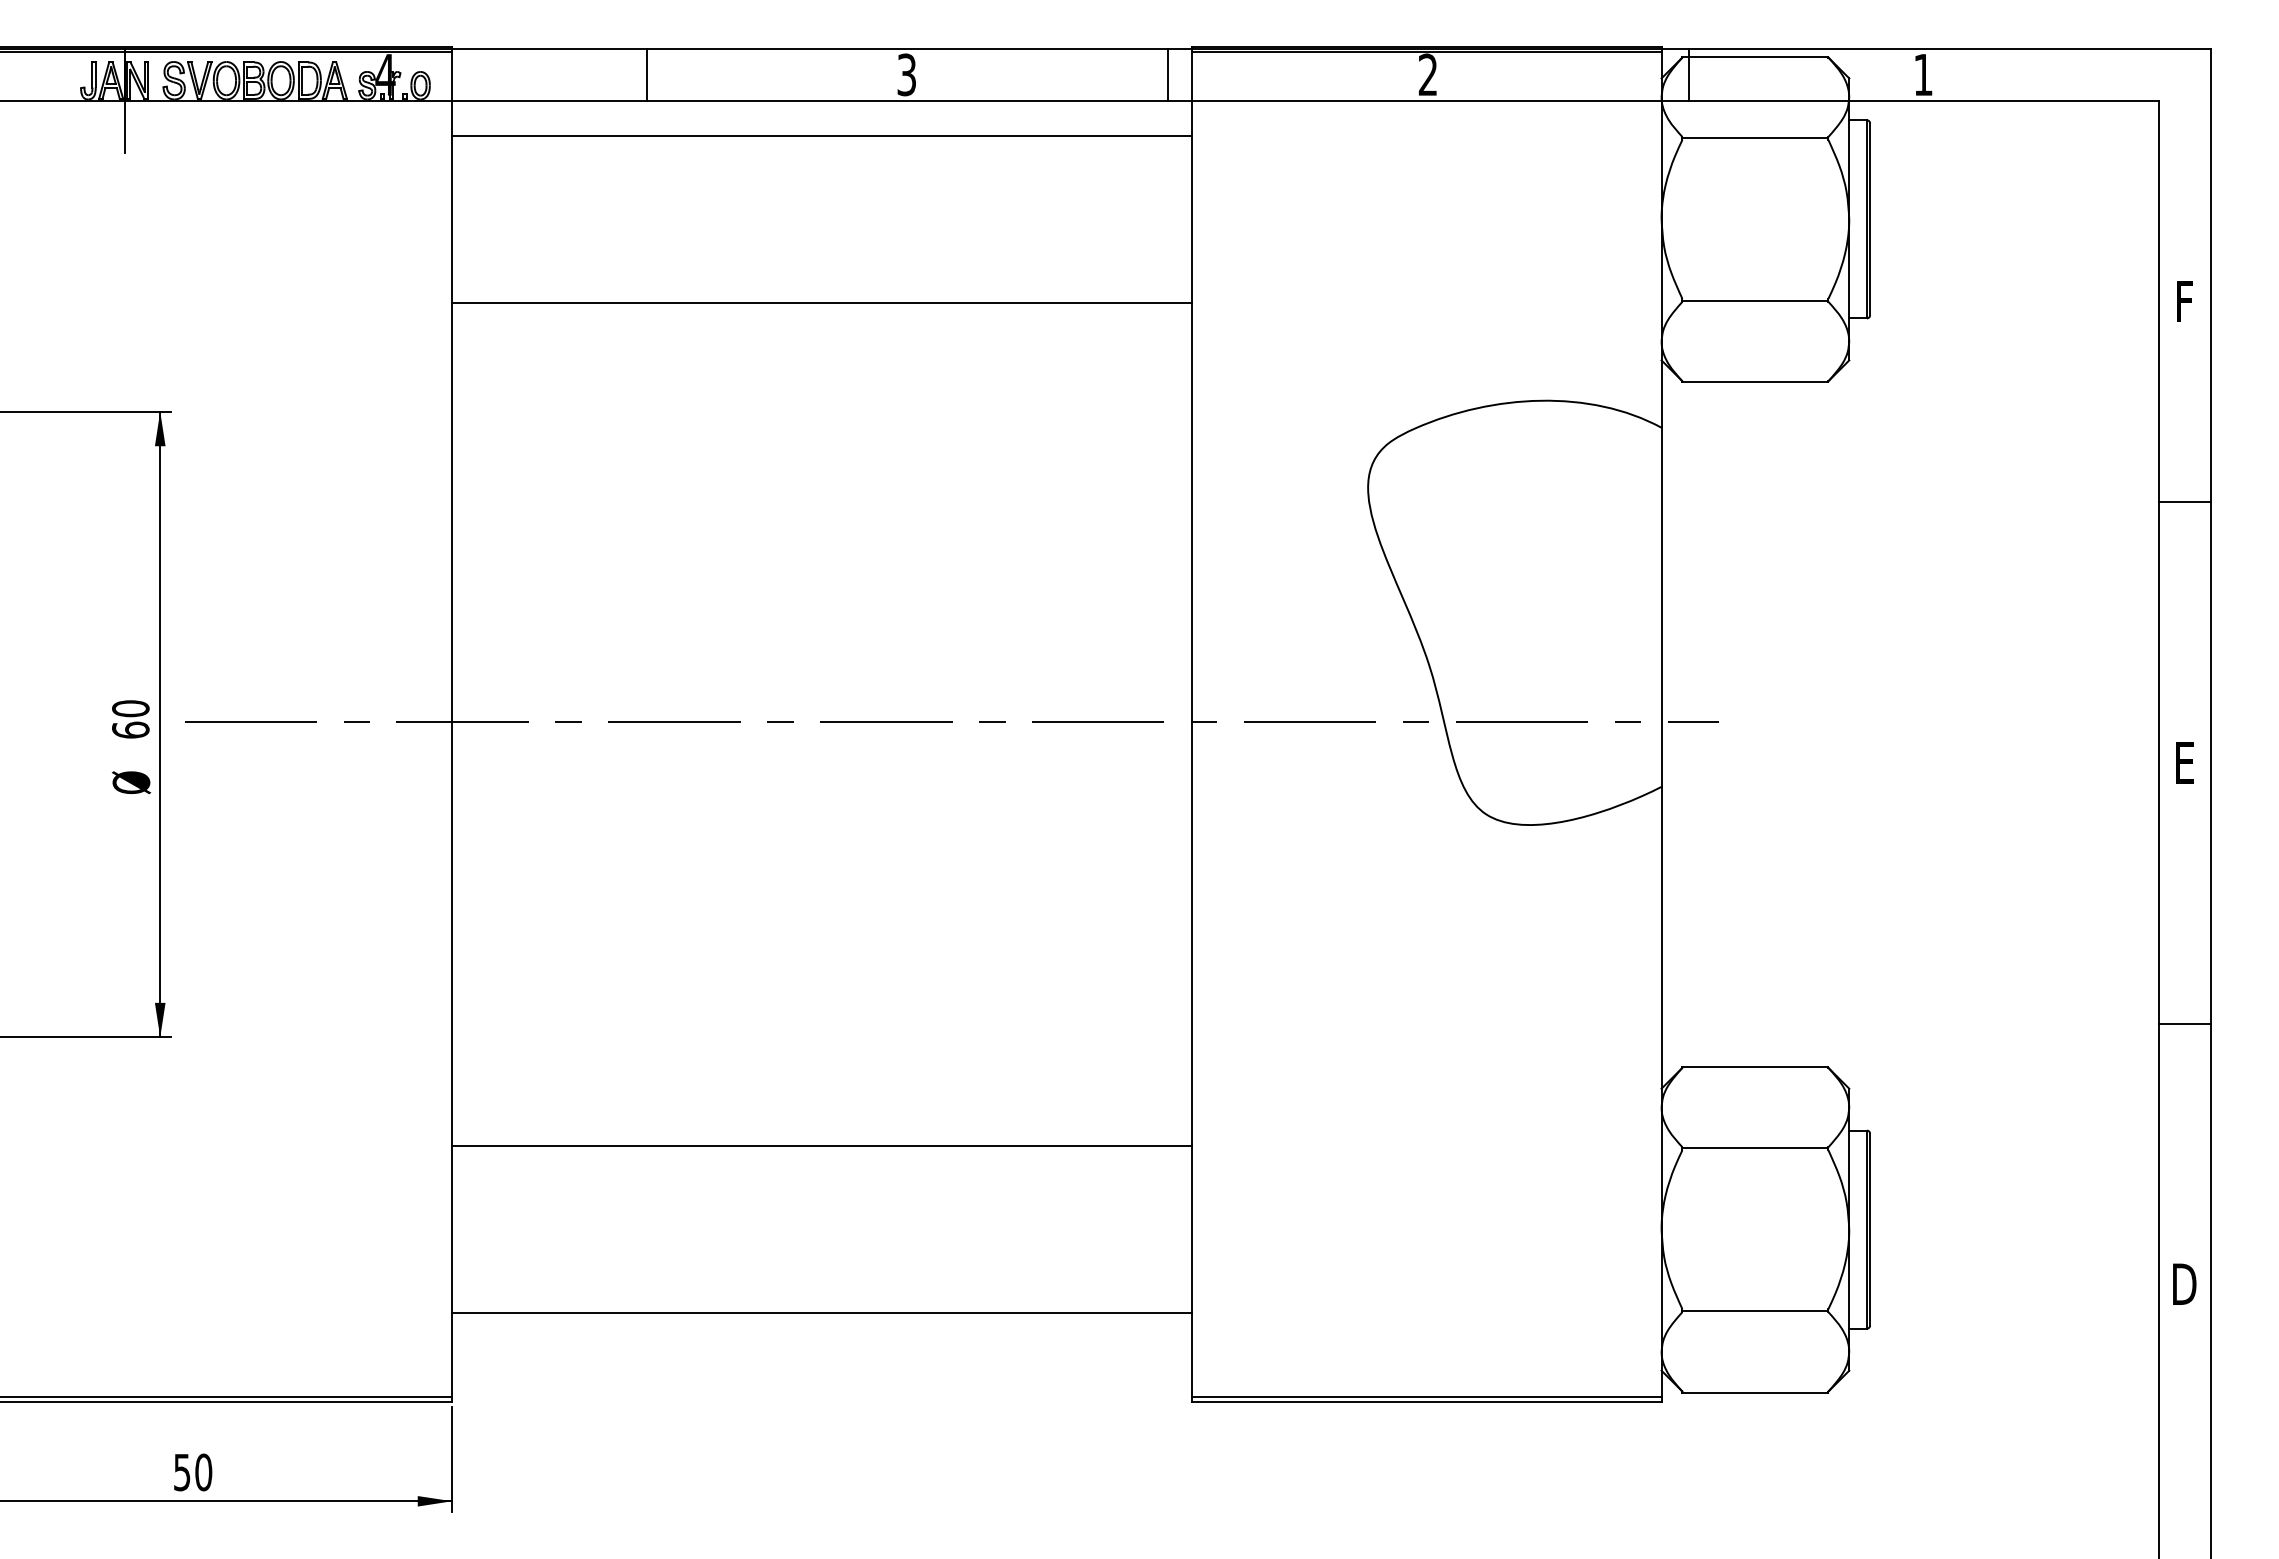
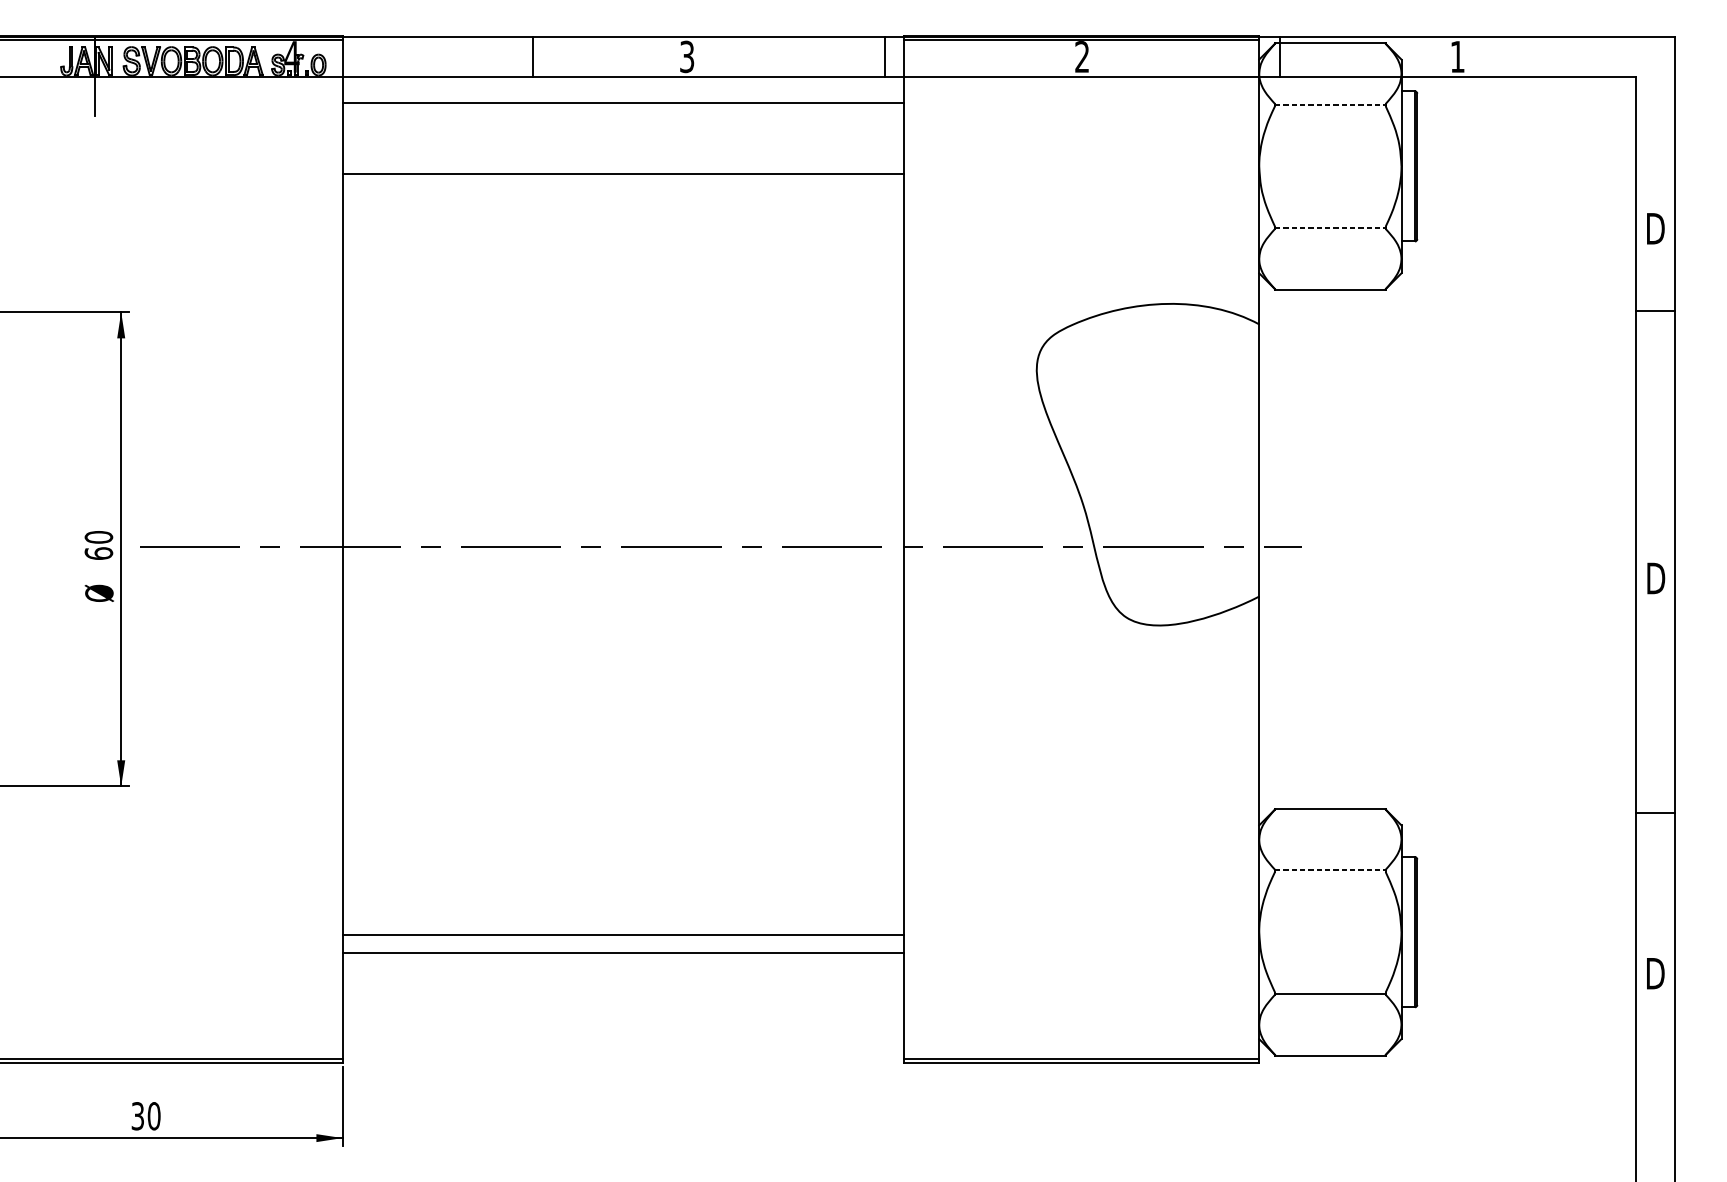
line: (646, 74) -> (533, 56), moved
line: (1755, 137) -> (1330, 104), solid -> dashed
line: (1755, 300) -> (1330, 227), solid -> dashed
text: (2184, 301) -> (1655, 228), F -> D
line: (822, 302) -> (623, 174), moved
line: (2184, 502) -> (1655, 311), moved
text: (2185, 762) -> (1656, 578), E -> D
line: (2184, 1023) -> (1655, 813), moved
line: (822, 1146) -> (623, 935), moved
line: (1755, 1148) -> (1330, 870), solid -> dashed
line: (822, 1313) -> (623, 953), moved
text: (182, 1471) -> (138, 1115), 50 -> 30

